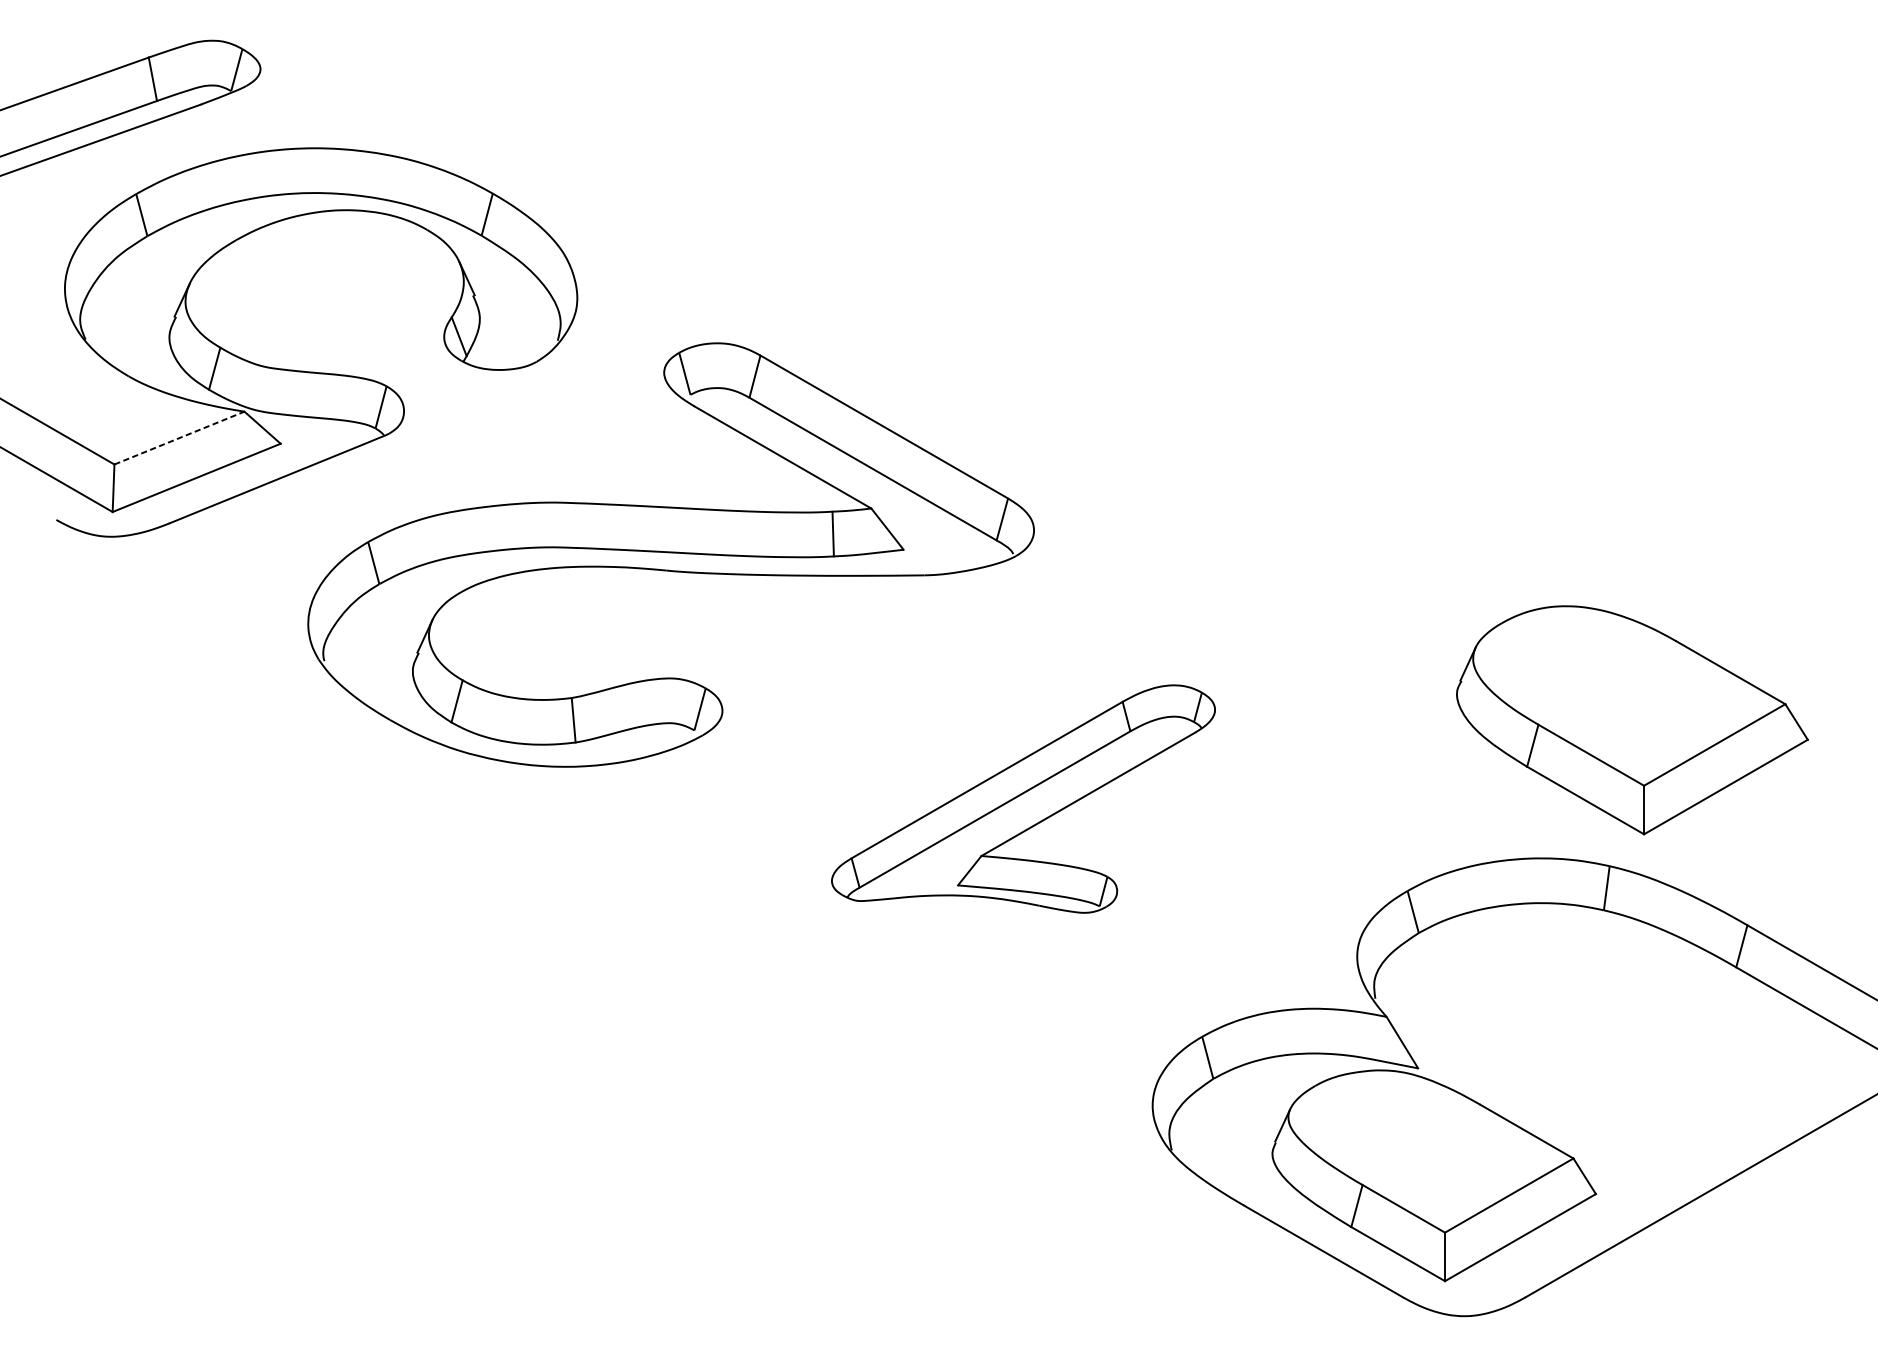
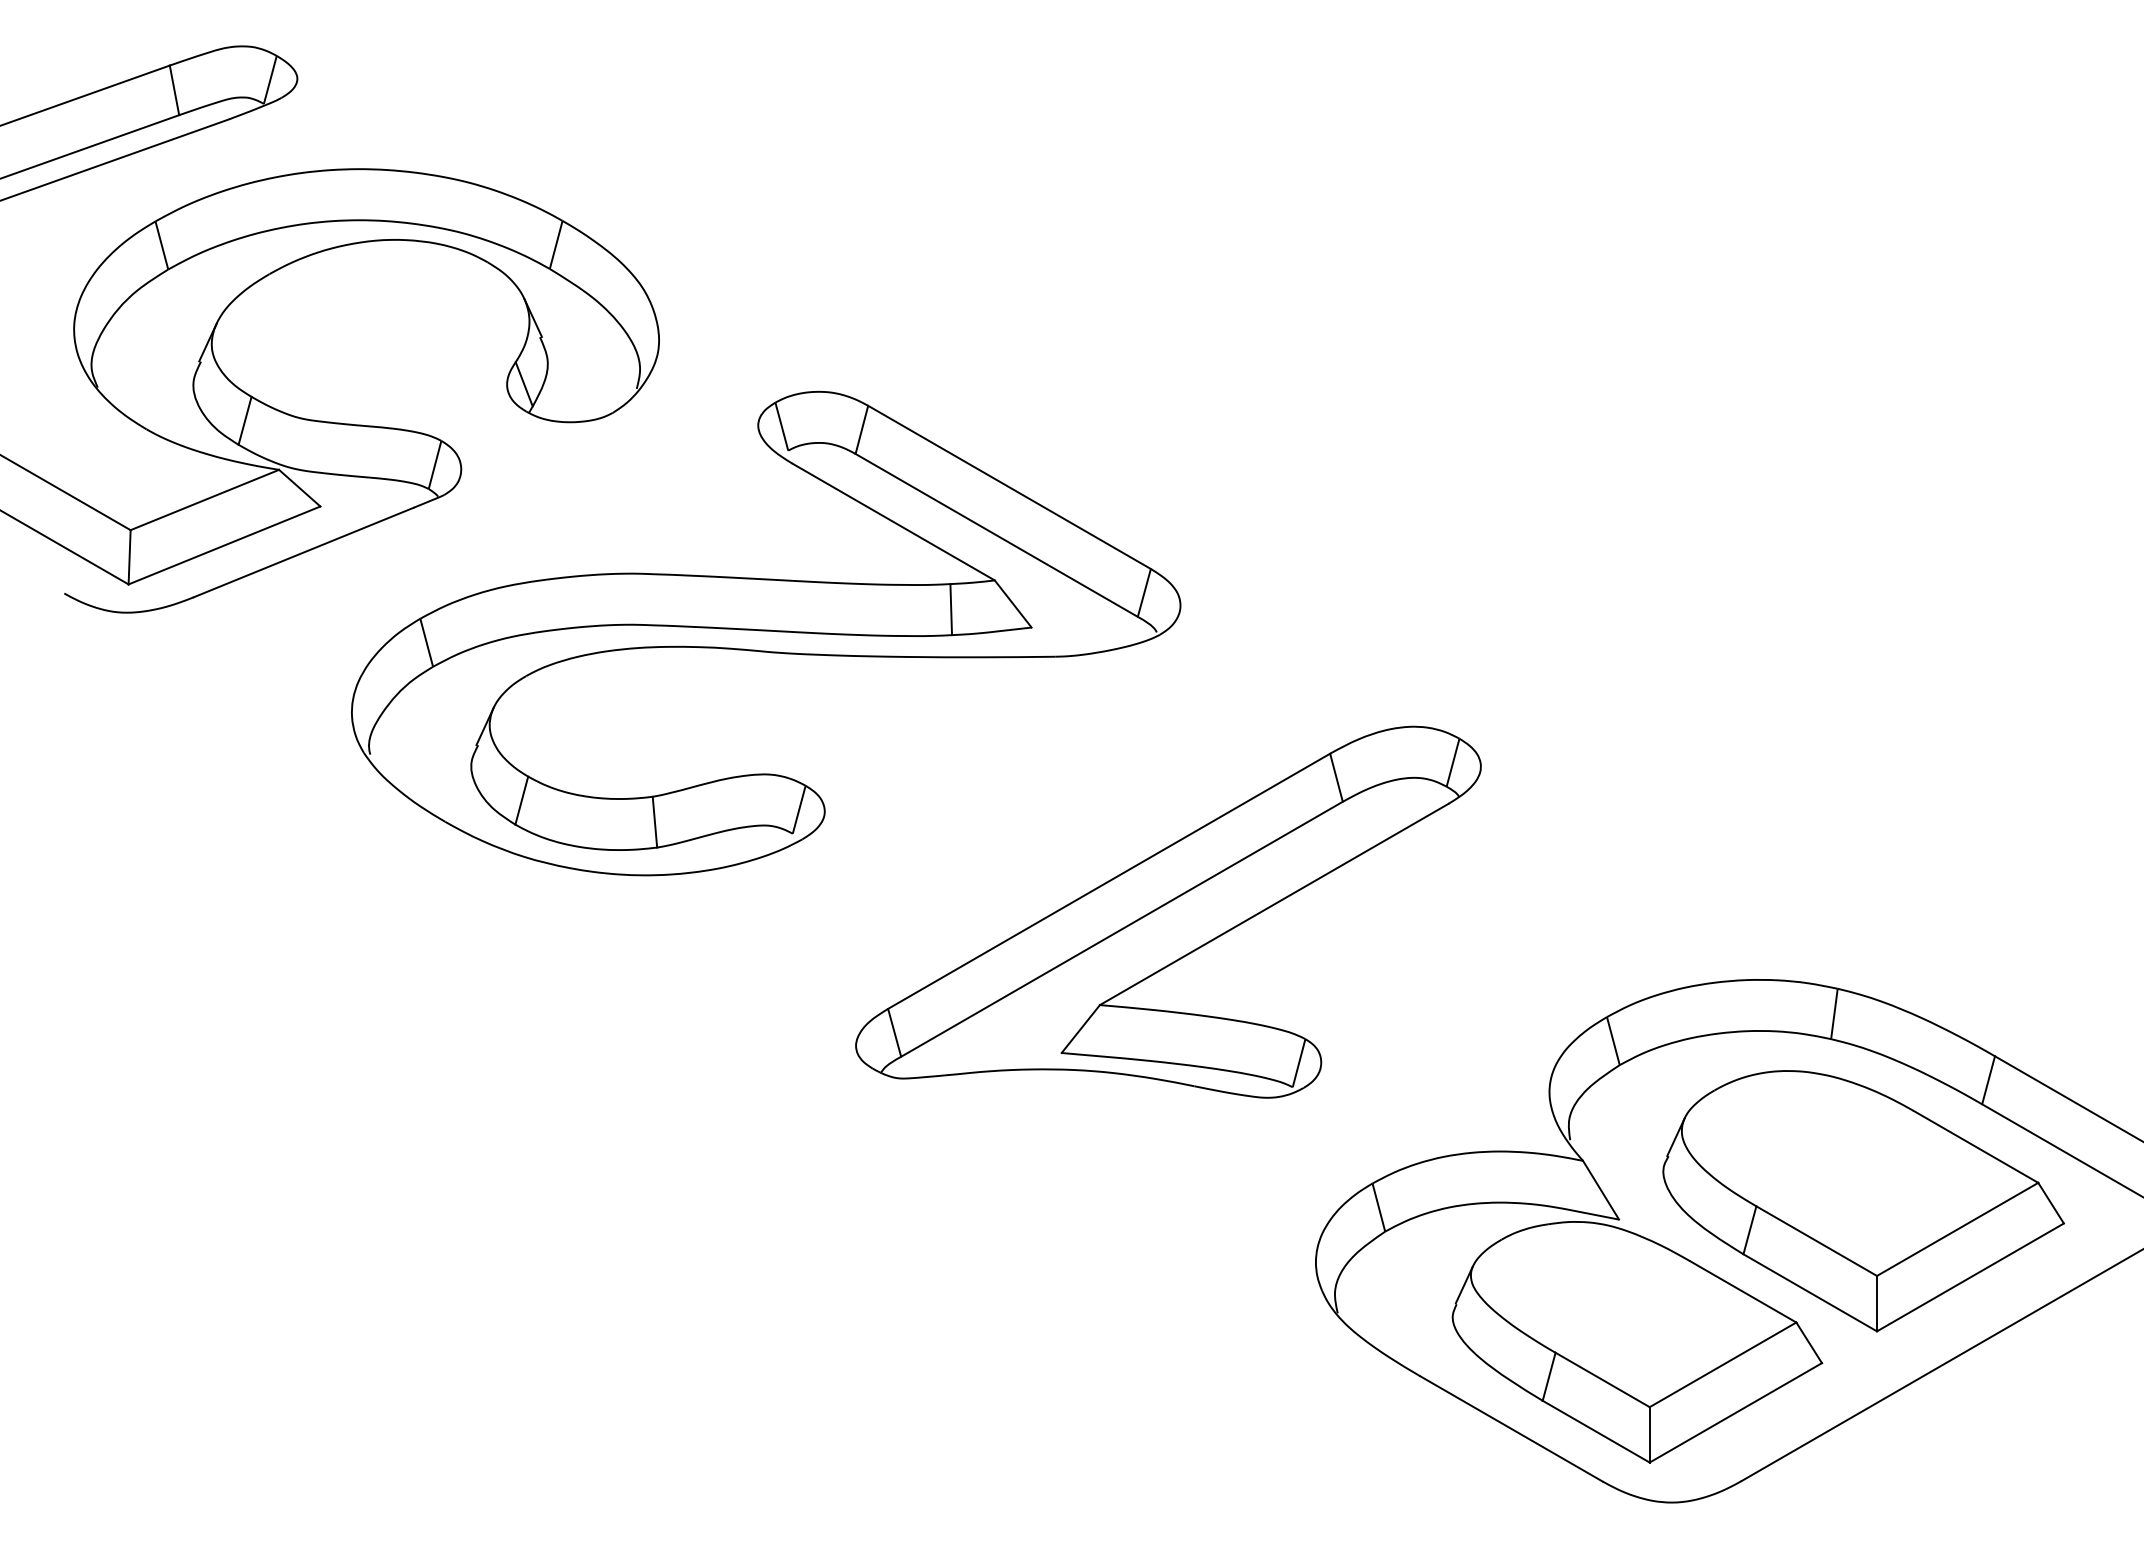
line: (180, 437) -> (205, 499), dashed -> solid
part: (1632, 720) -> (1863, 1201), moved
part: (1023, 798) -> (1168, 911), size x1.43

